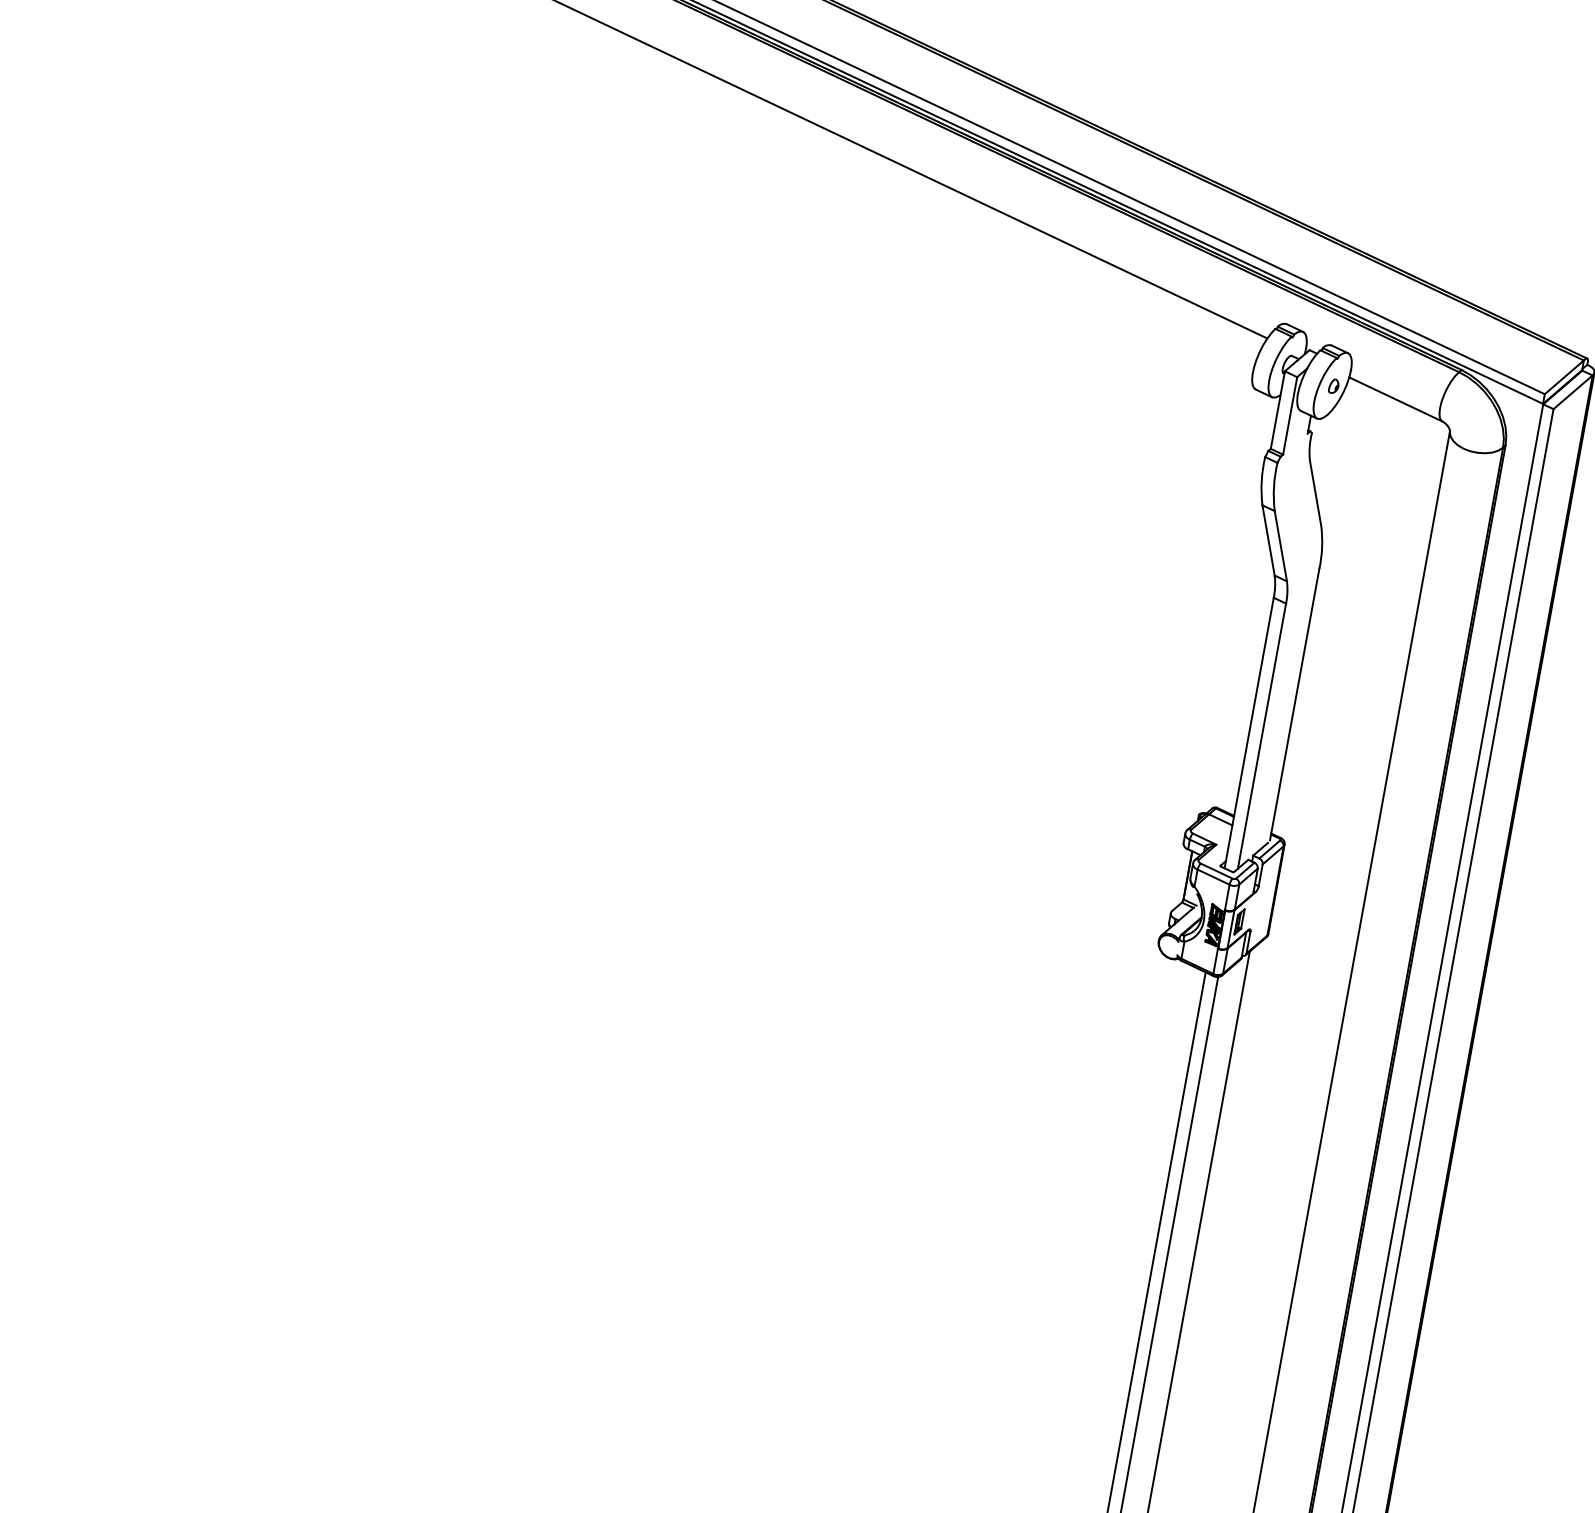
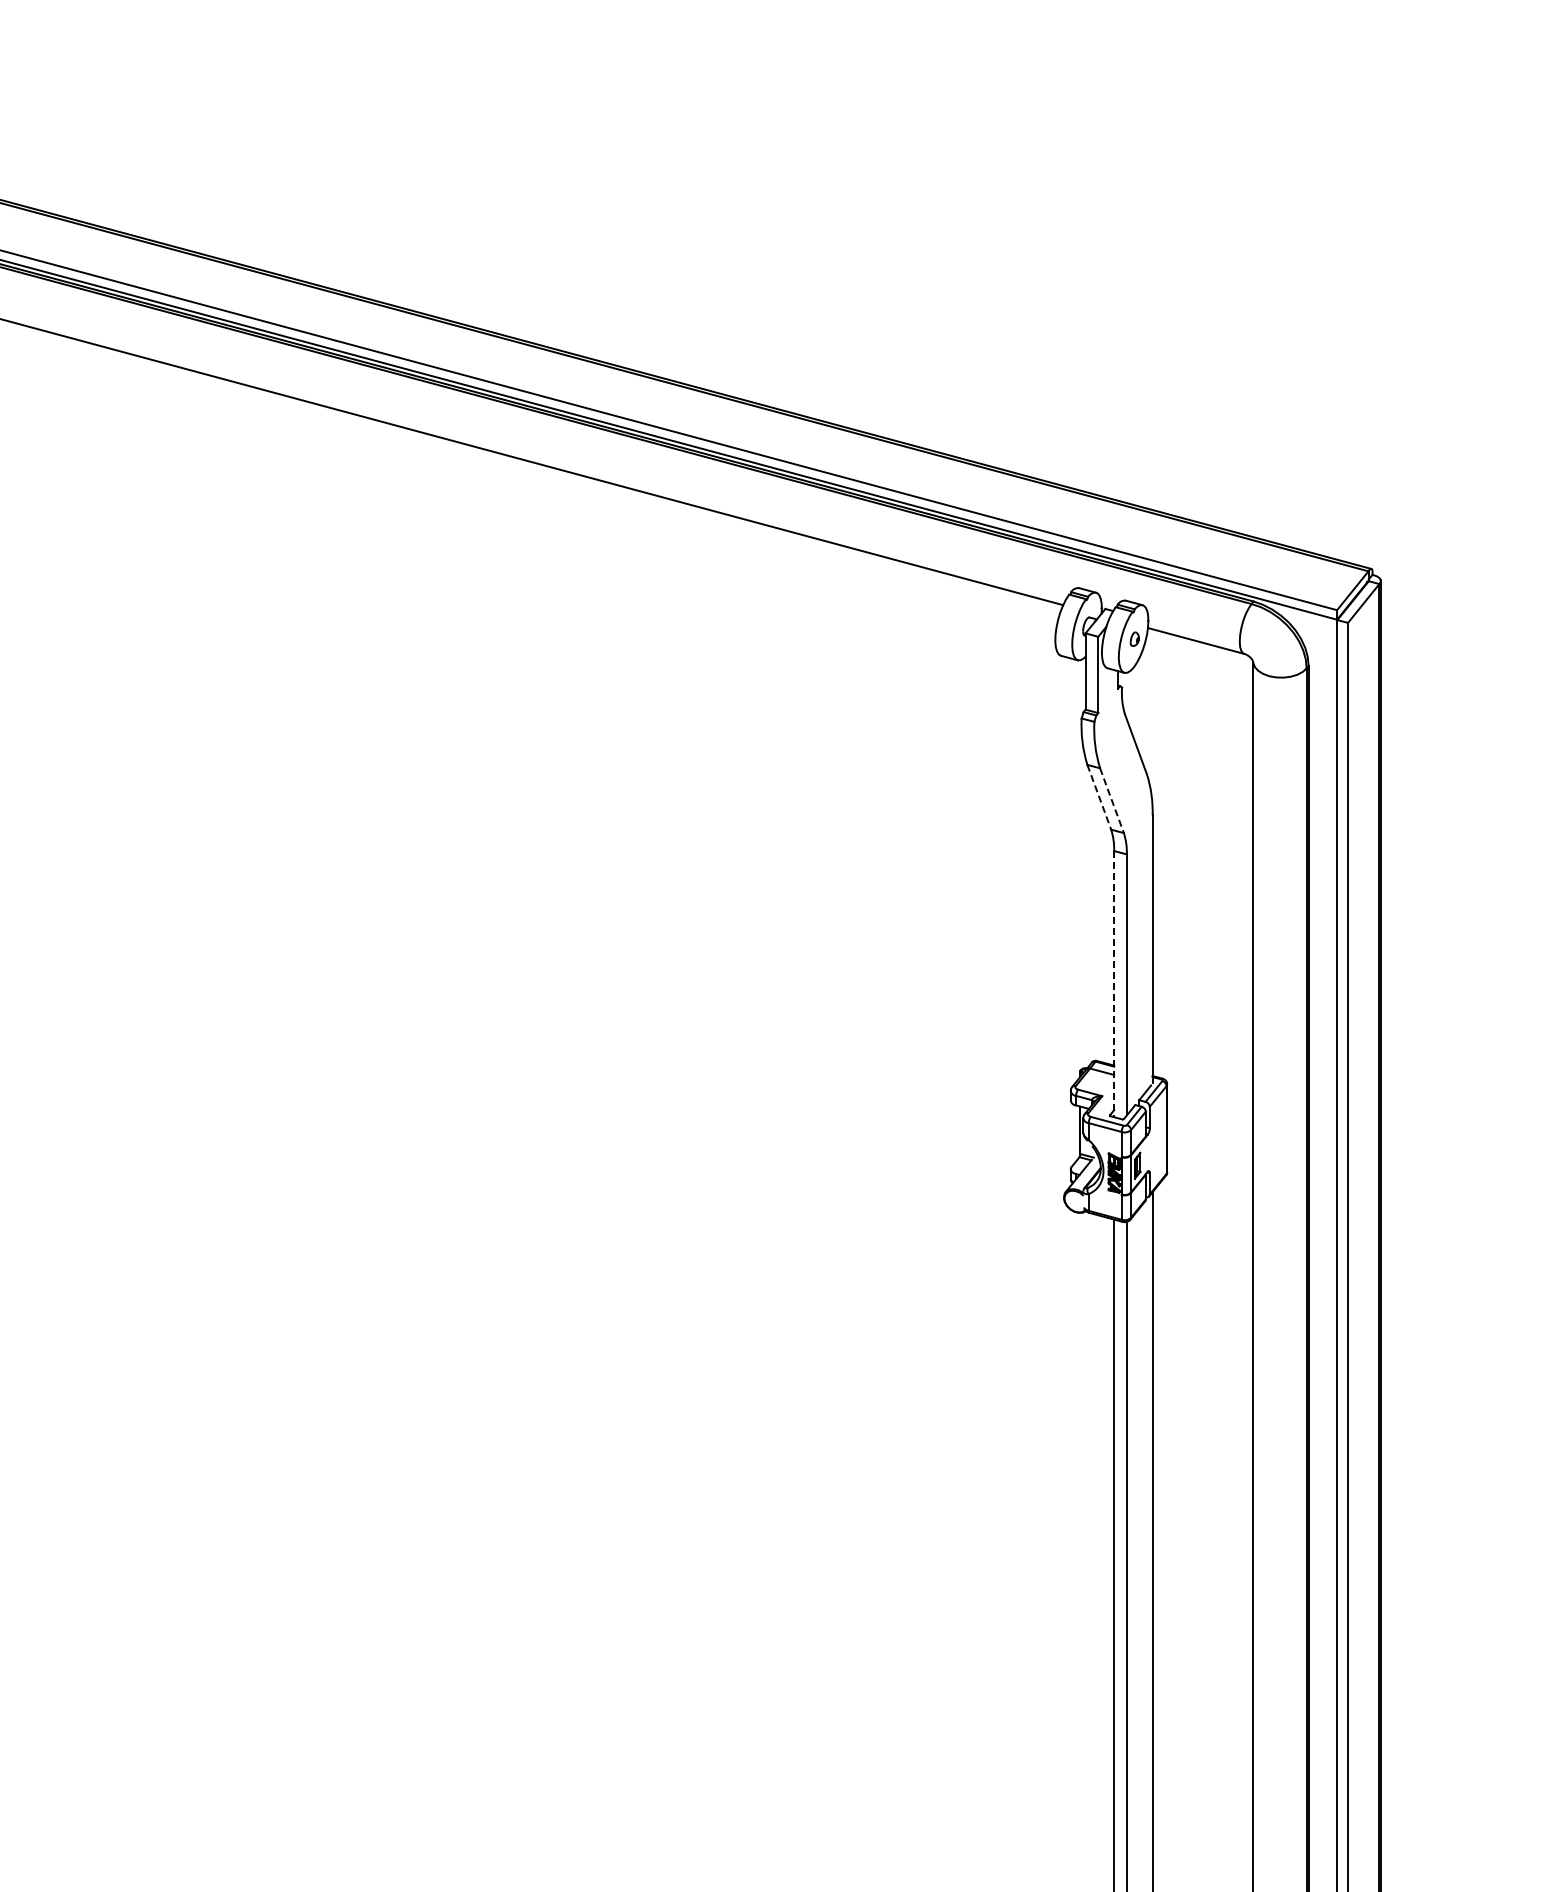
line: (1268, 540) -> (1099, 797), solid -> dashed
line: (1281, 546) -> (1112, 800), solid -> dashed
line: (1249, 733) -> (1114, 984), solid -> dashed

